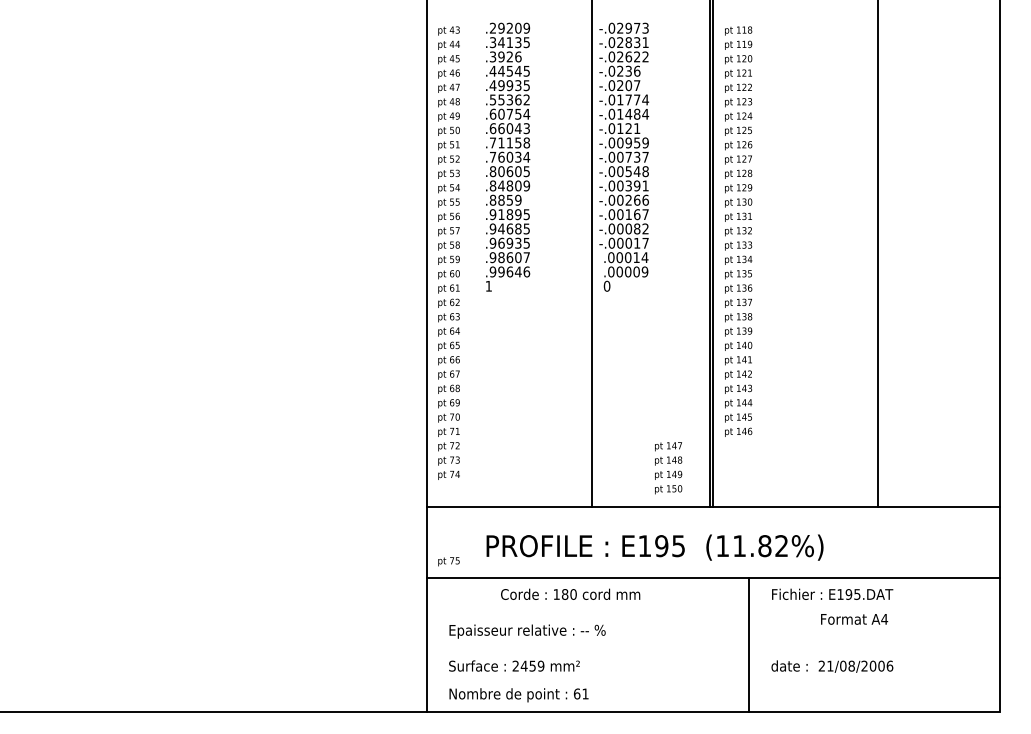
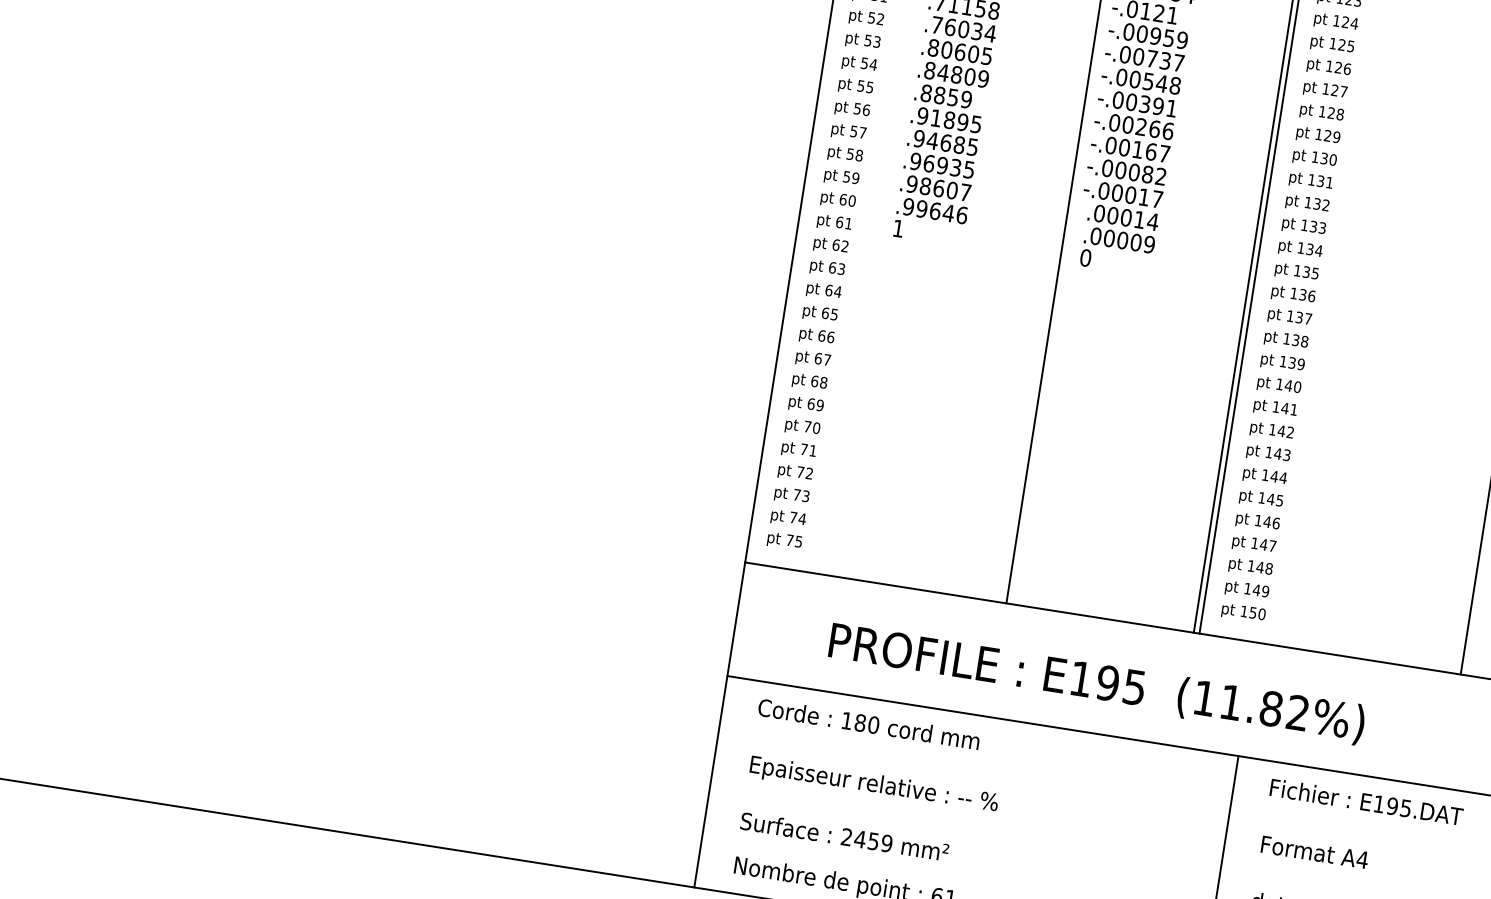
text: (668, 468) -> (1248, 579), moved
text: (448, 561) -> (784, 540), moved
text: (570, 593) -> (869, 722), moved
text: (854, 619) -> (1314, 852), moved

